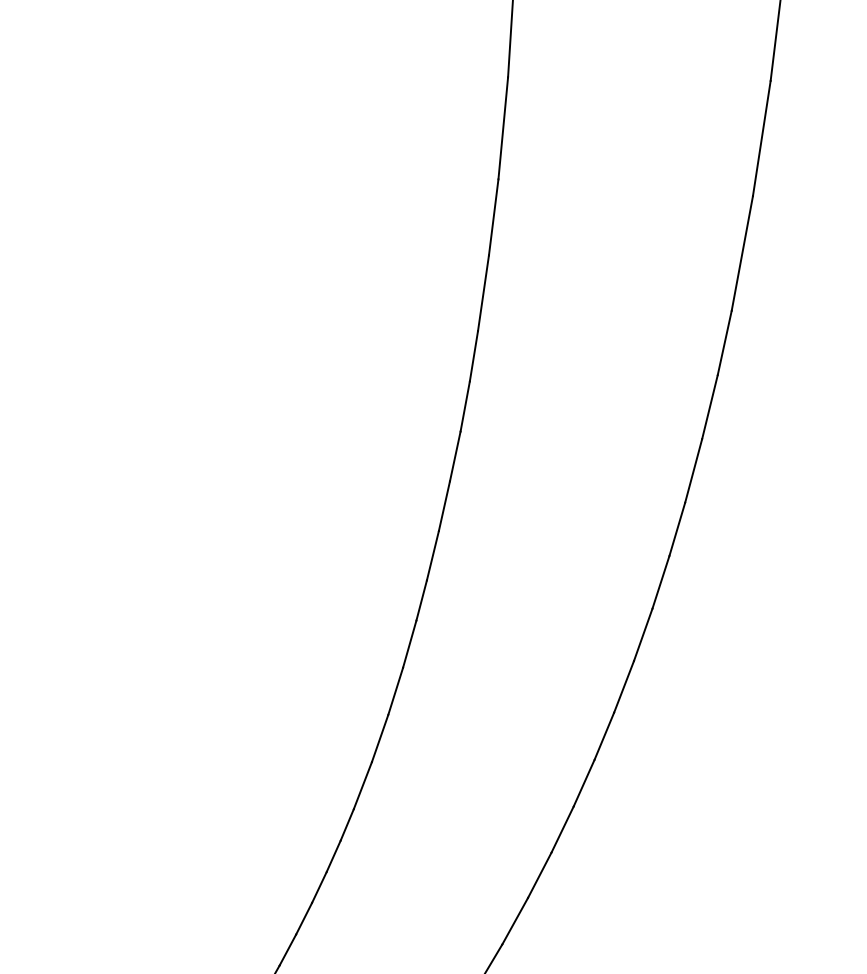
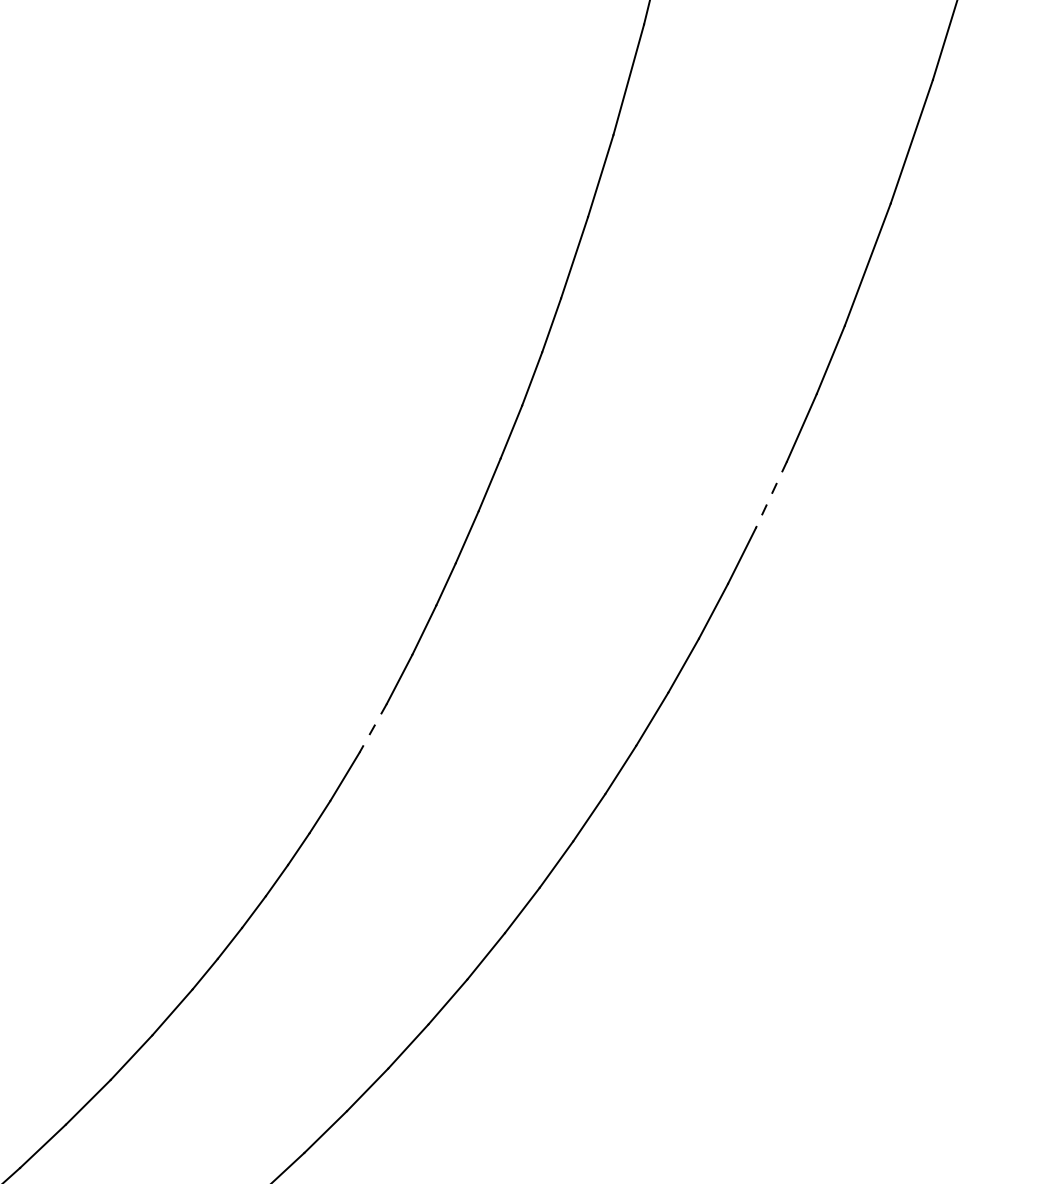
line: (693, 470) -> (771, 494), solid -> dashed
line: (380, 738) -> (373, 728), solid -> dashed

